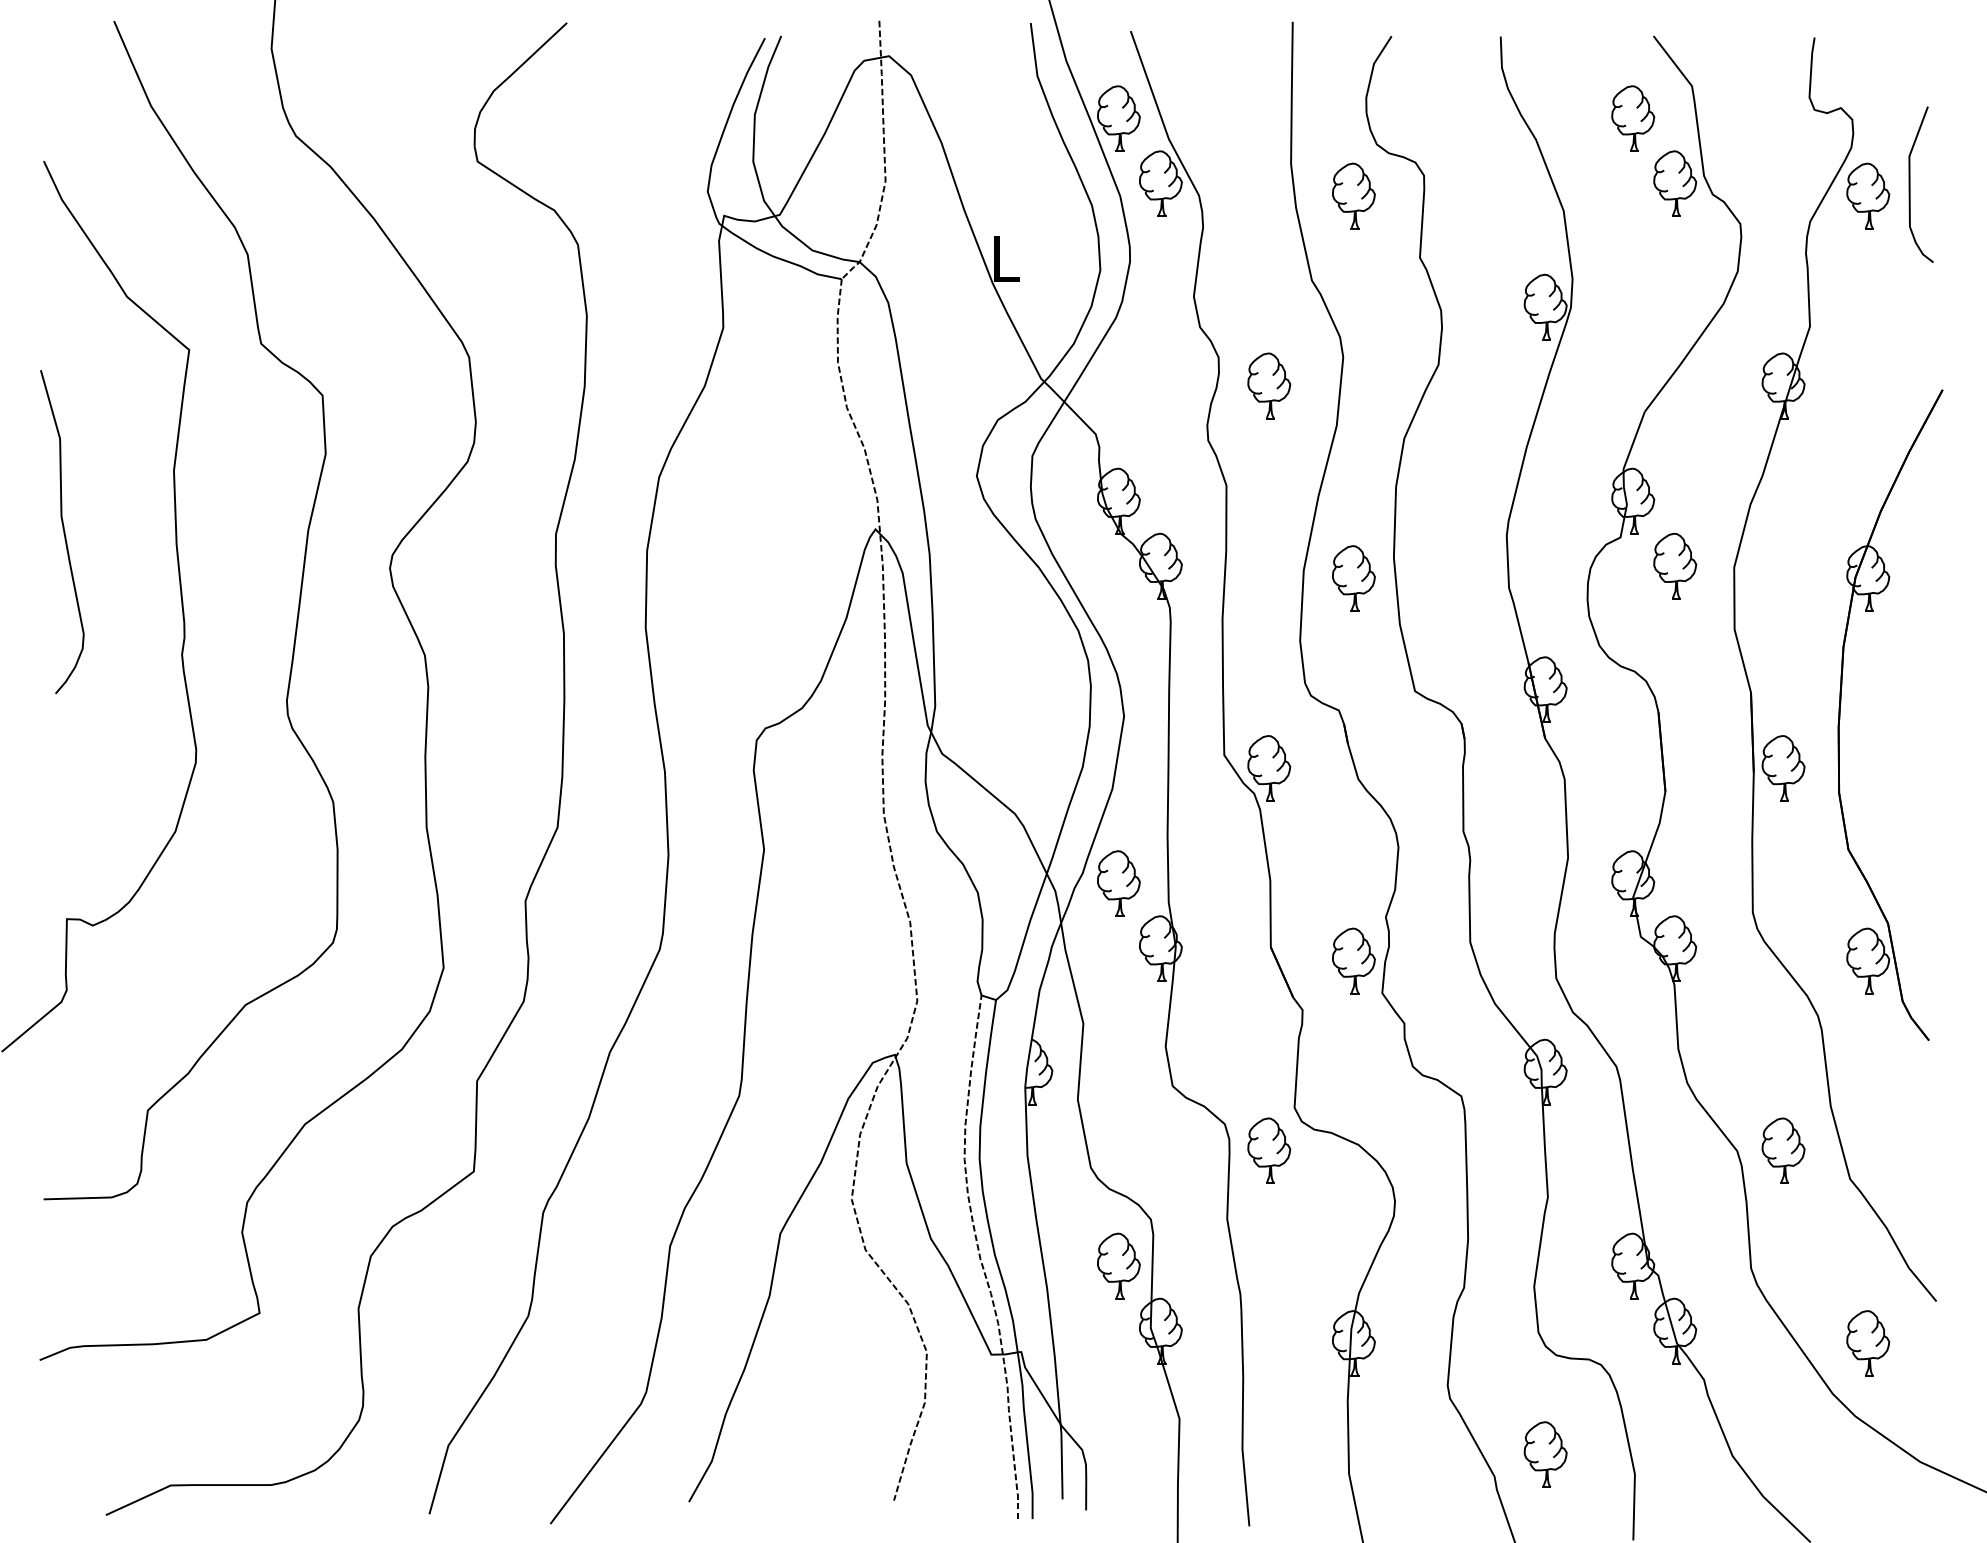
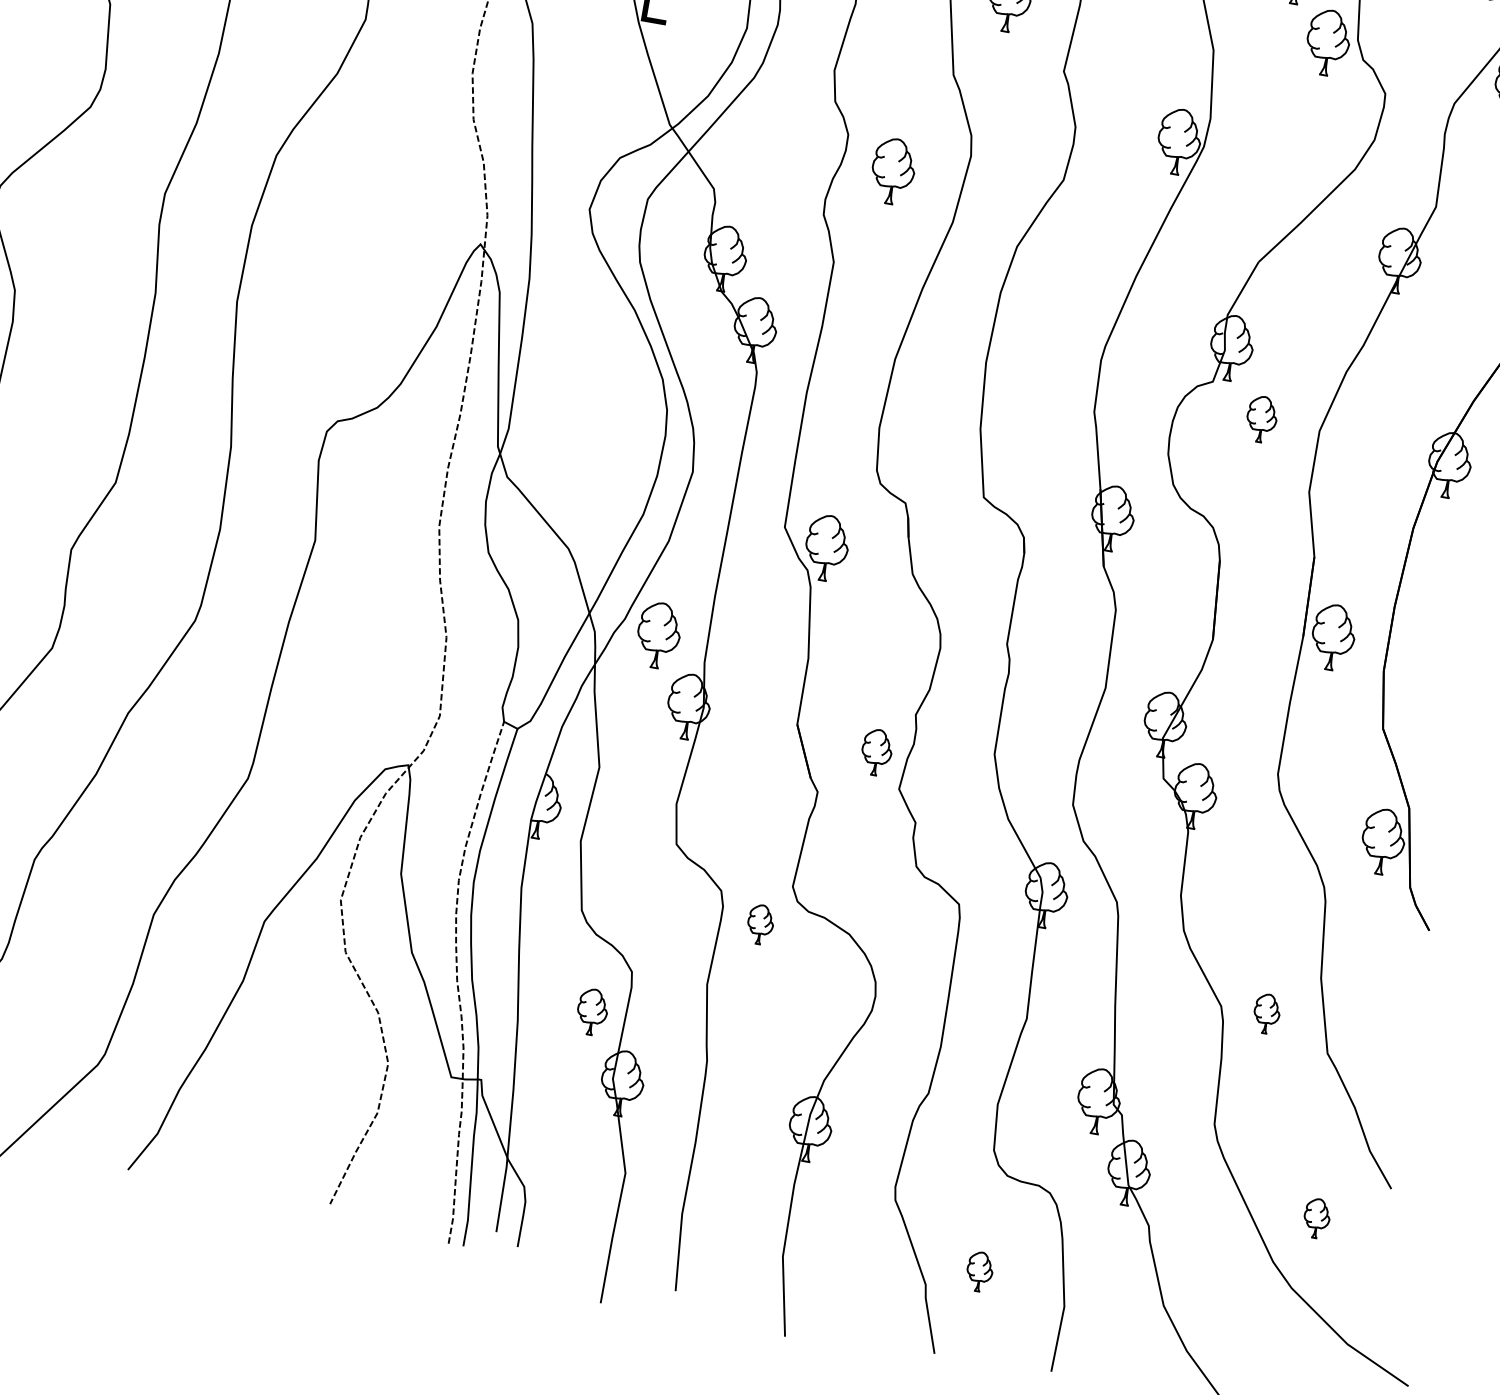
part: (1675, 565) -> (1262, 418), size x0.7
part: (1353, 578) -> (942, 375), removed
part: (1353, 960) -> (876, 751), size x0.7
part: (1269, 1150) -> (760, 924), size x0.6
part: (1783, 1150) -> (1266, 1013), size x0.6
part: (1118, 1265) -> (592, 1011), size x0.7
part: (1868, 1343) -> (1317, 1218), size x0.6
part: (1545, 1454) -> (979, 1271), size x0.6

